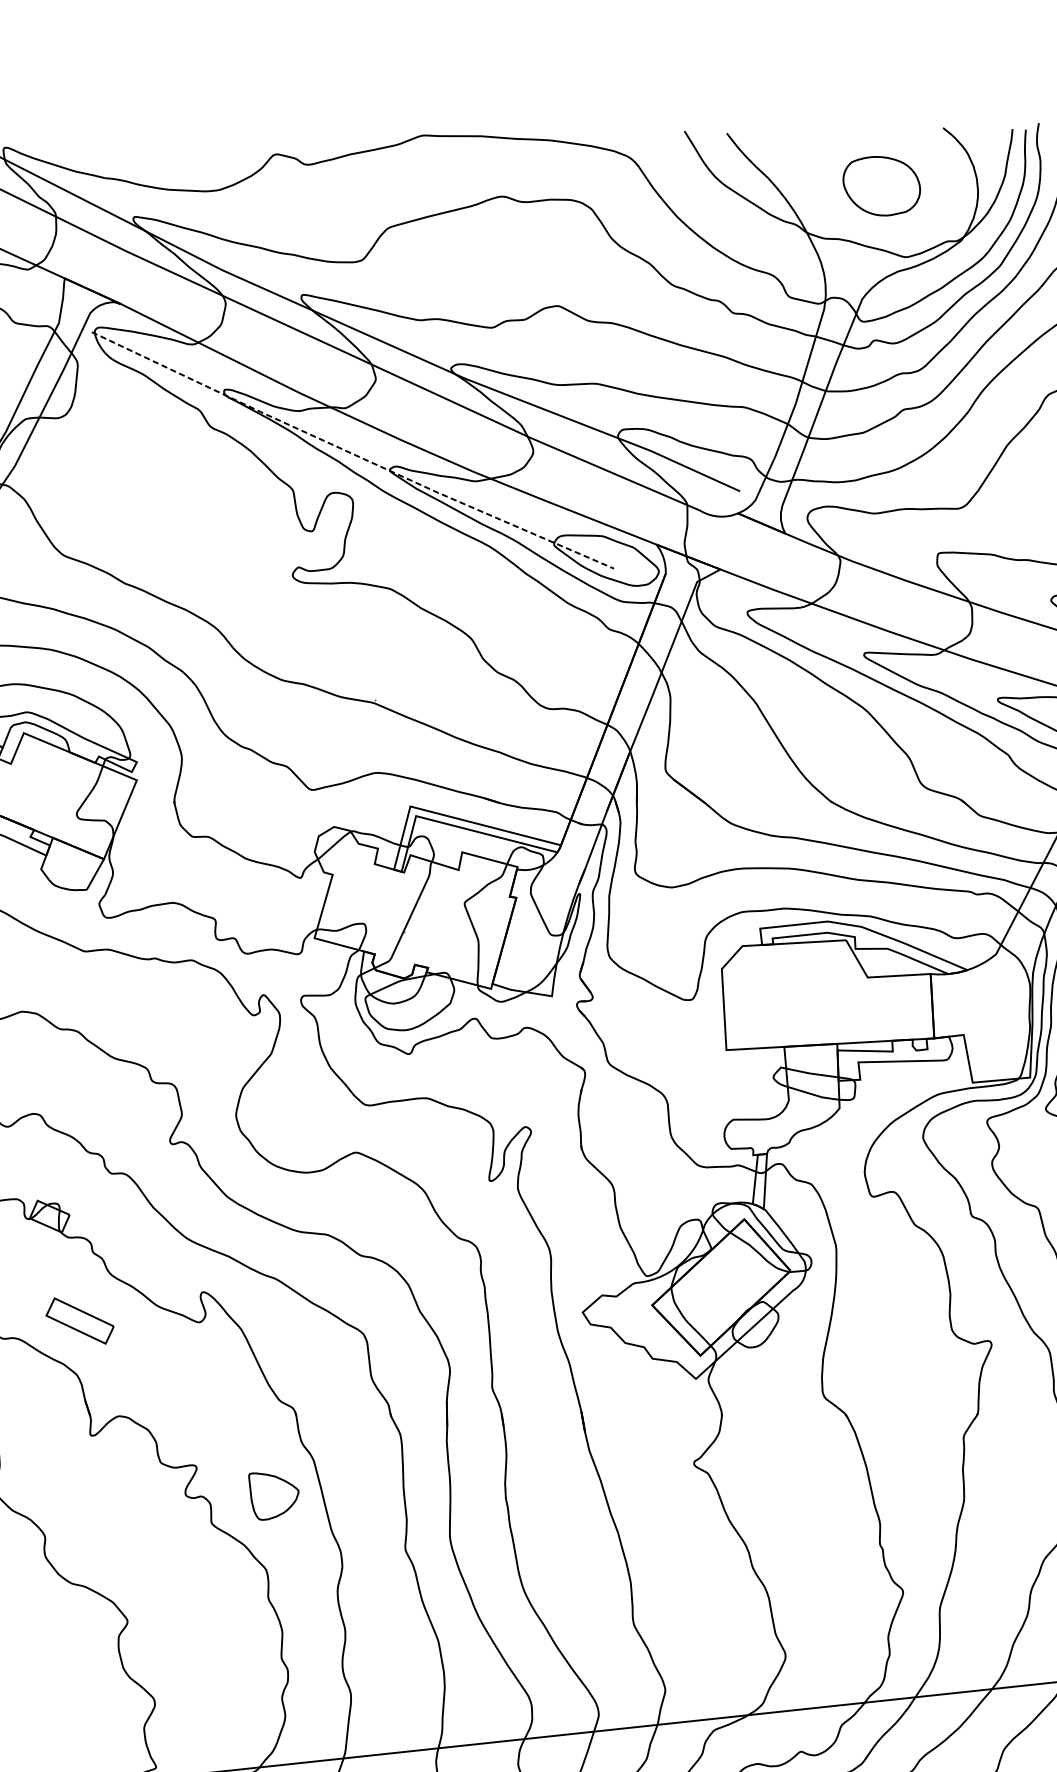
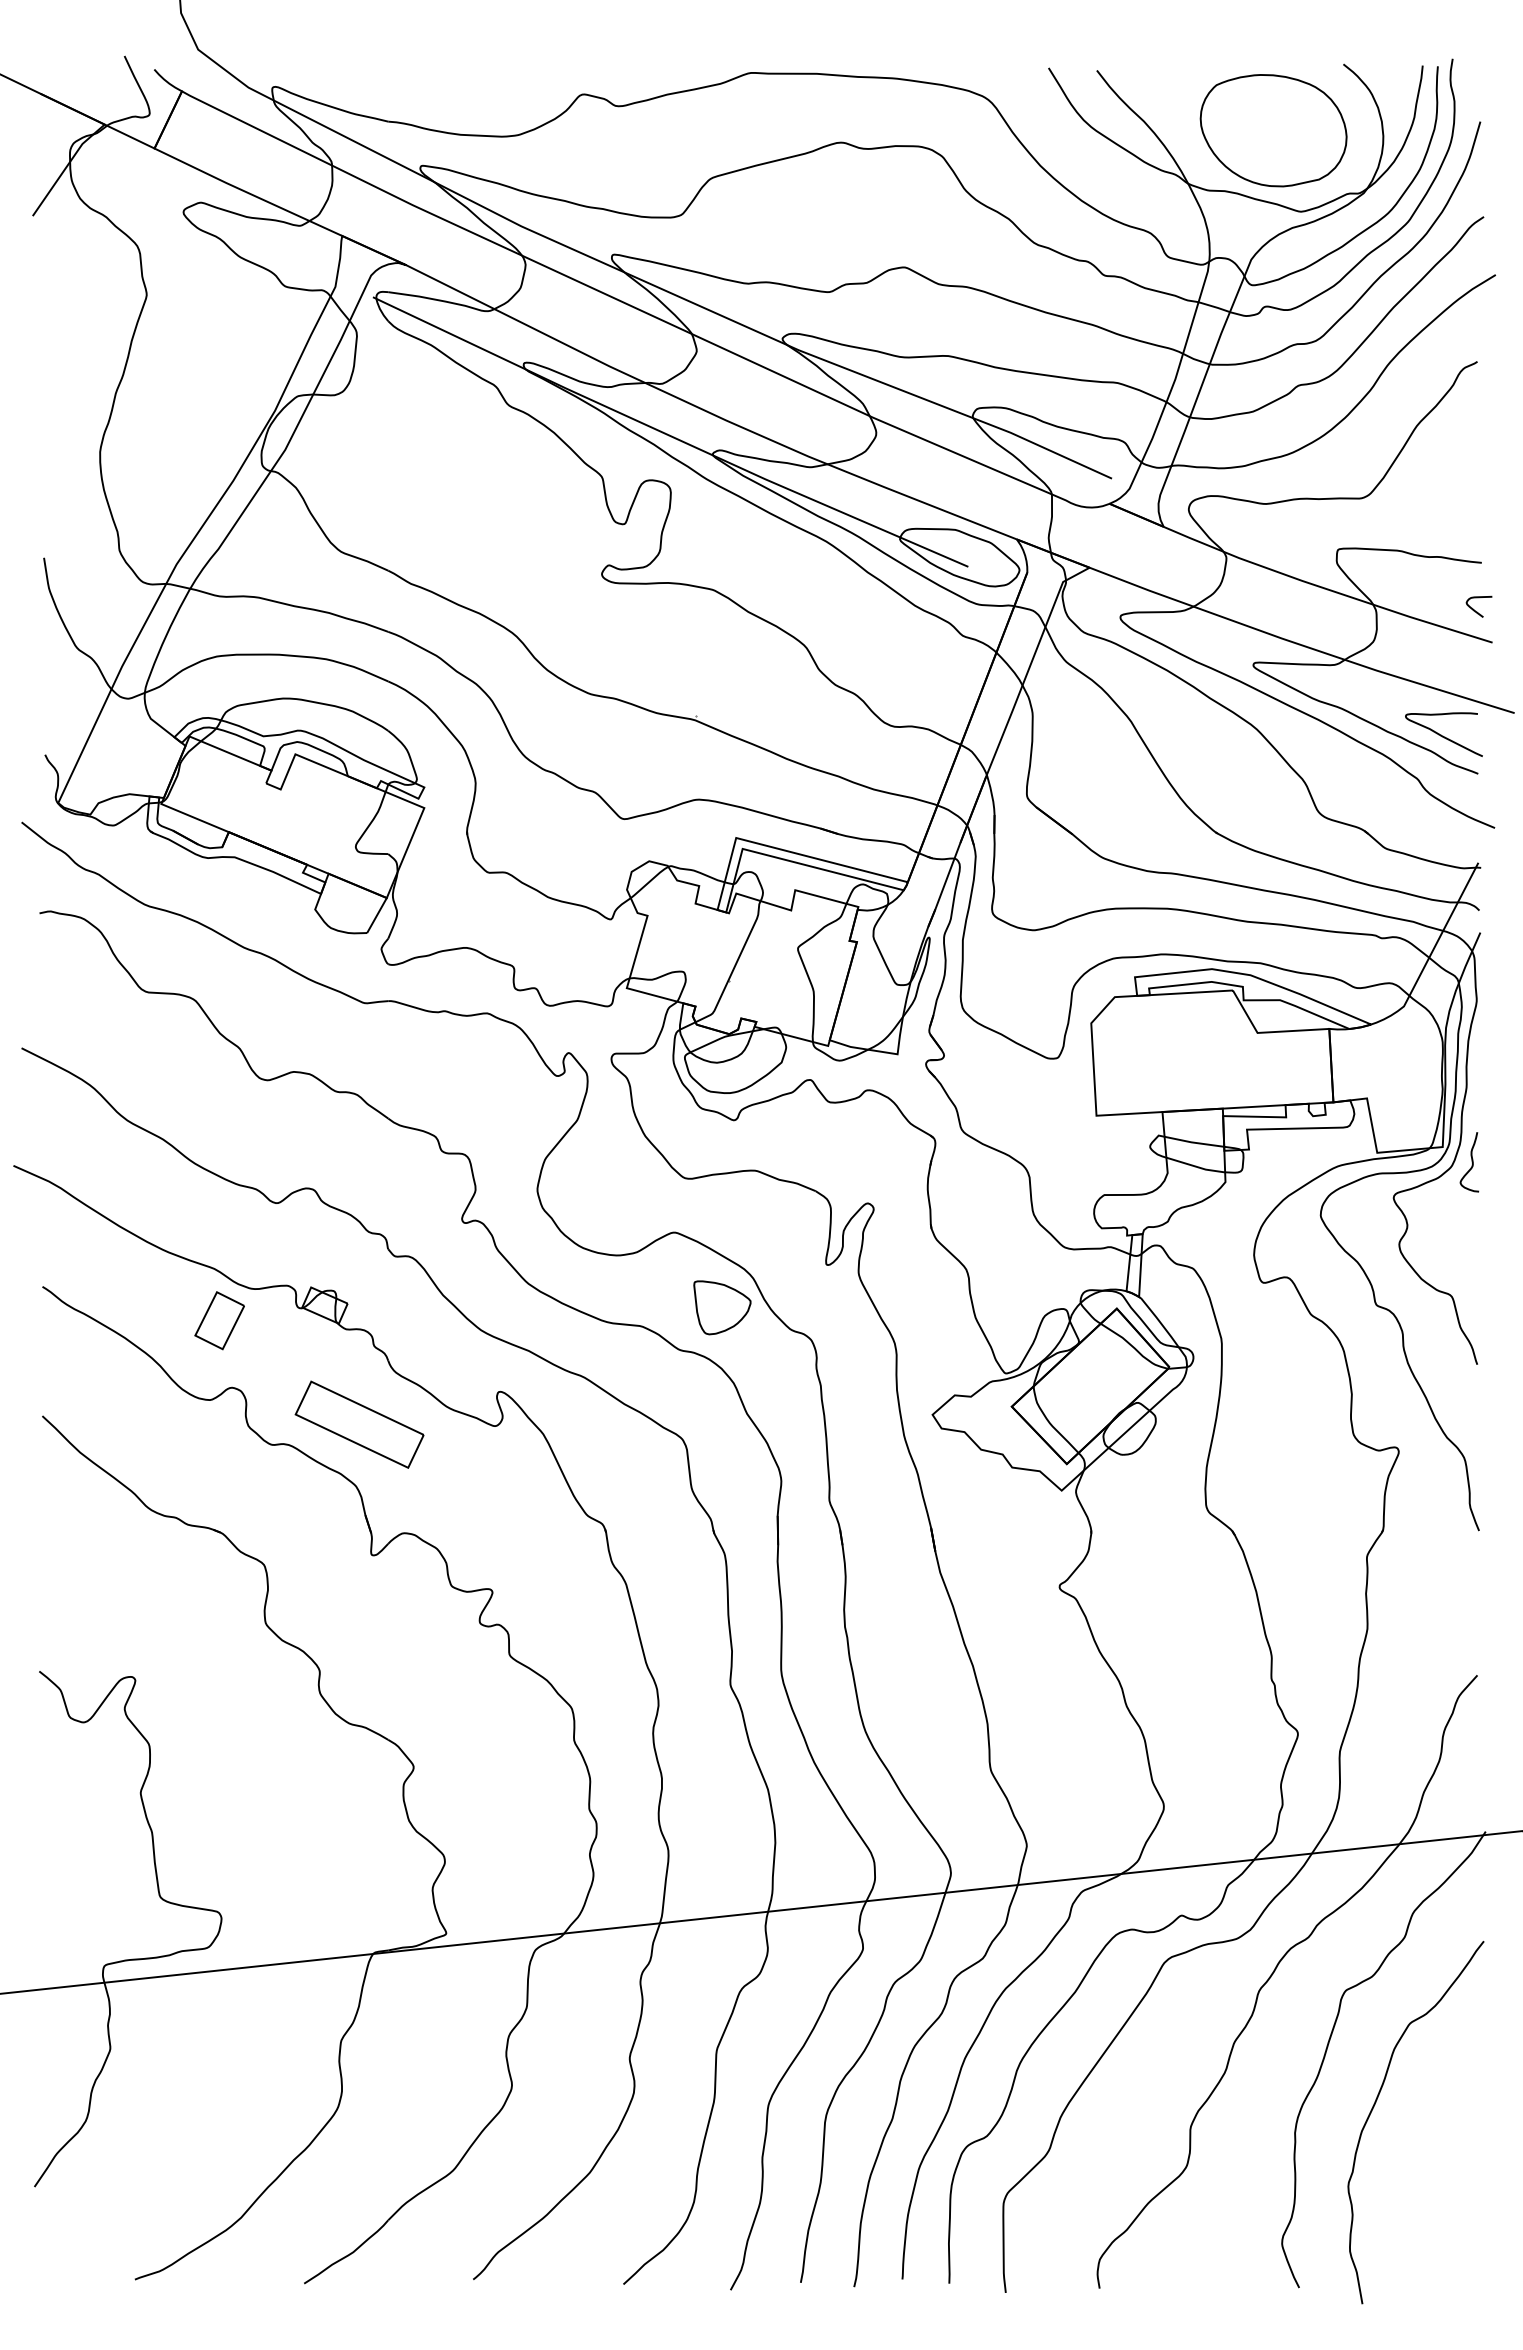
part: (881, 185) -> (1273, 130), size x1.67
line: (351, 453) -> (669, 435), dashed -> solid
part: (80, 1320) -> (359, 1424), size x1.67
part: (273, 1496) -> (722, 1307), moved

